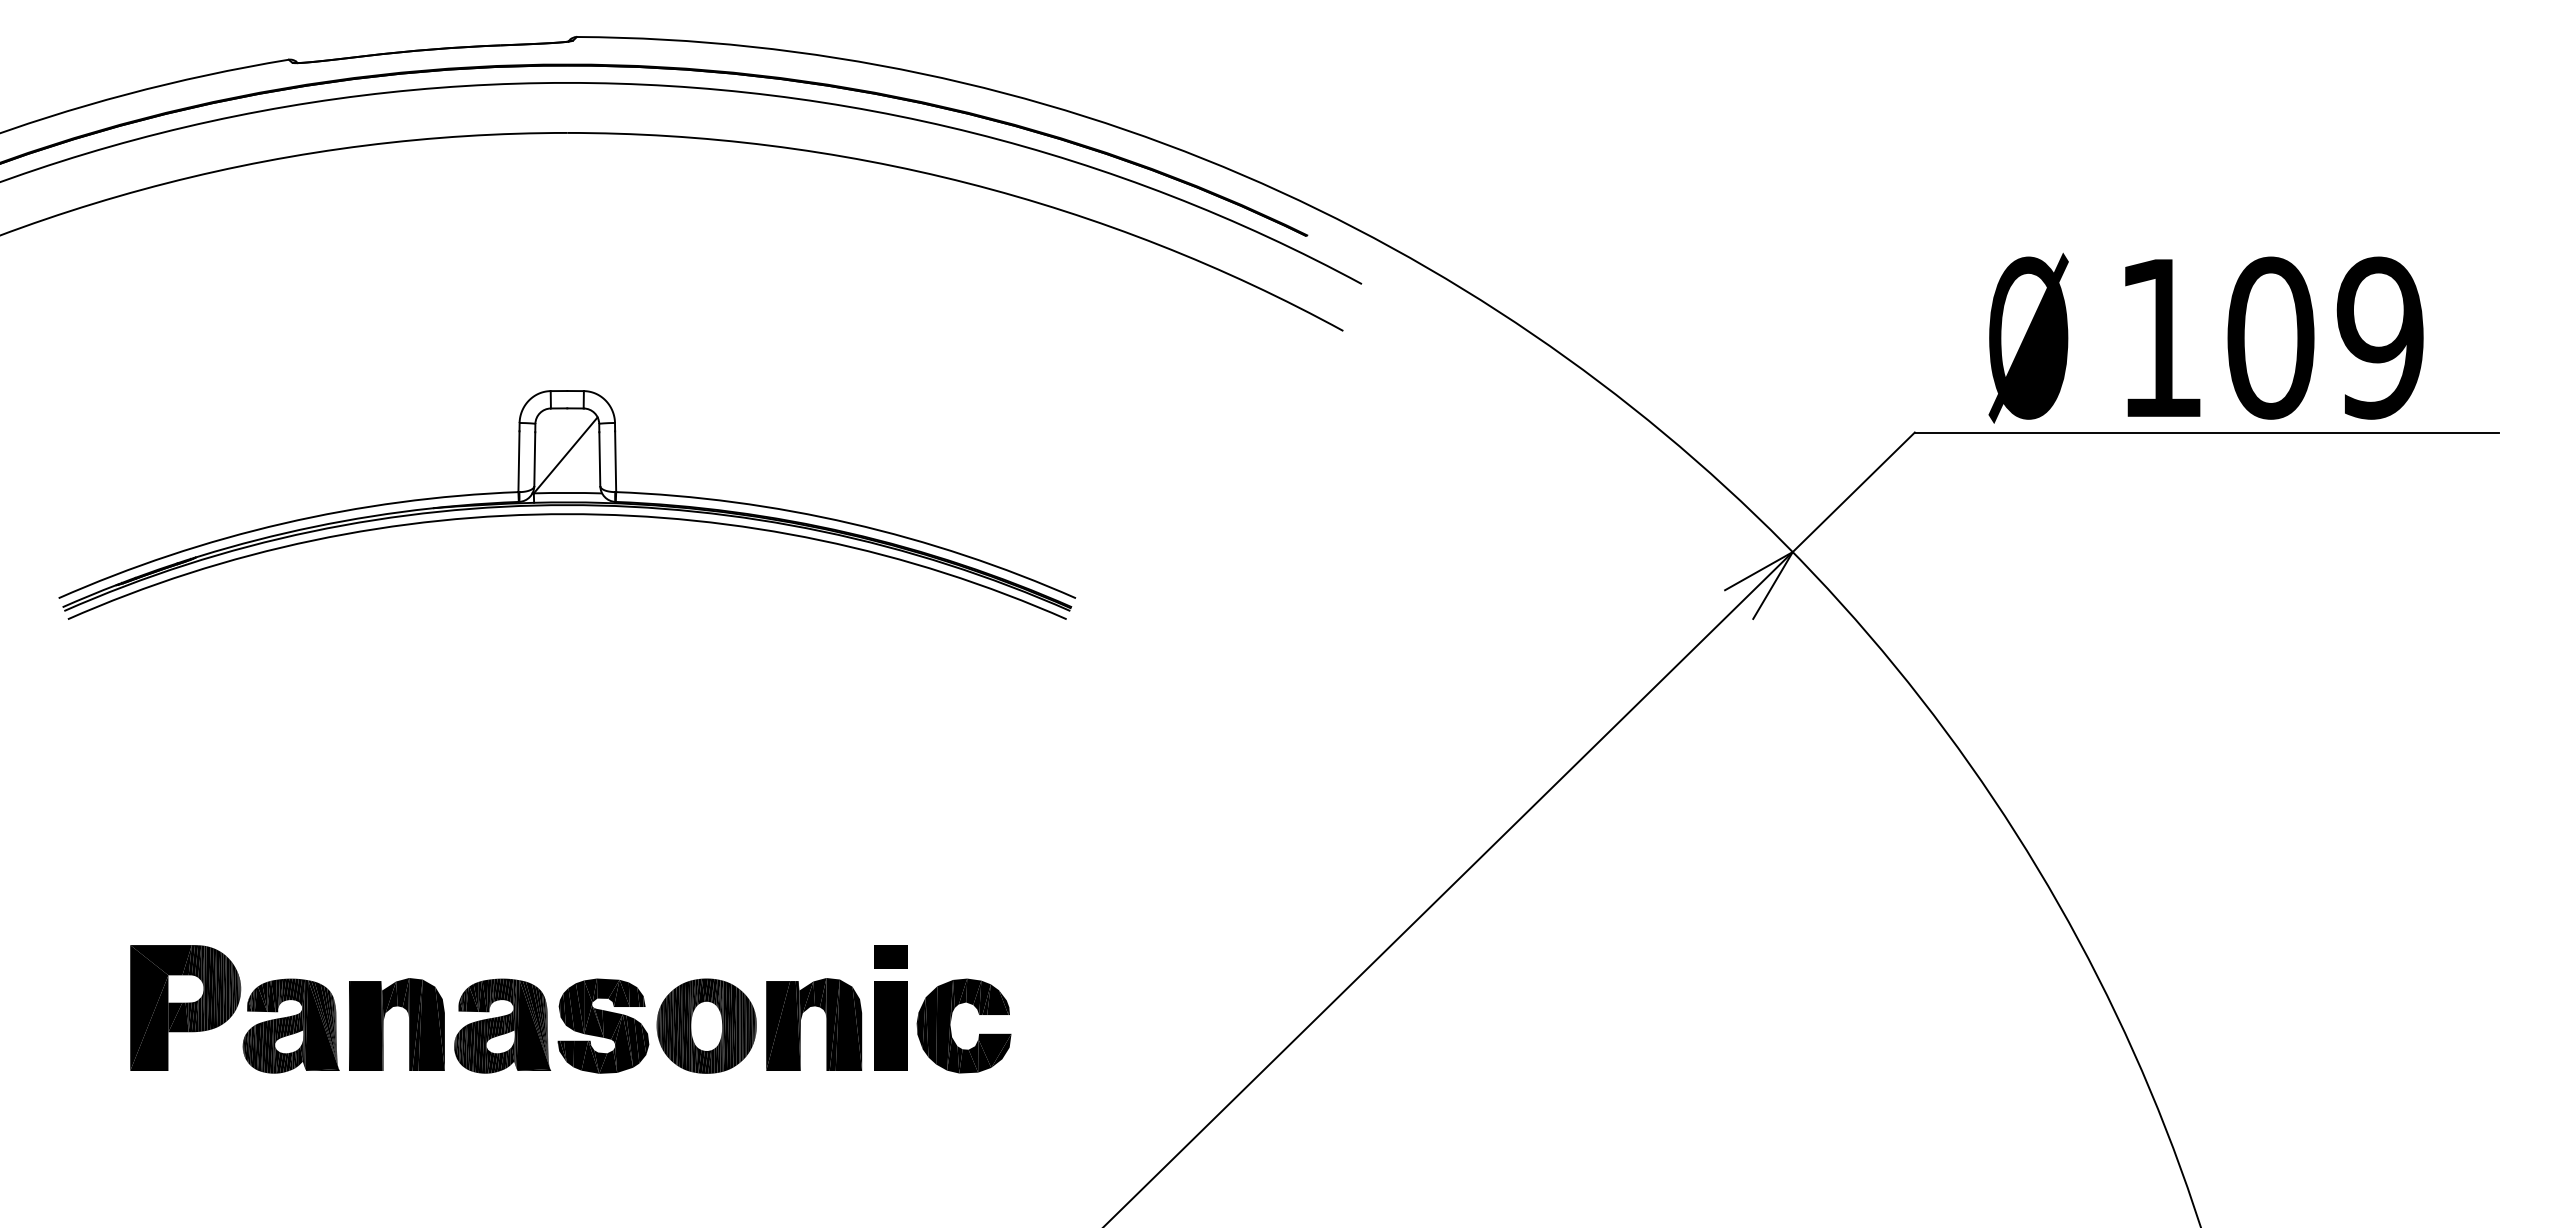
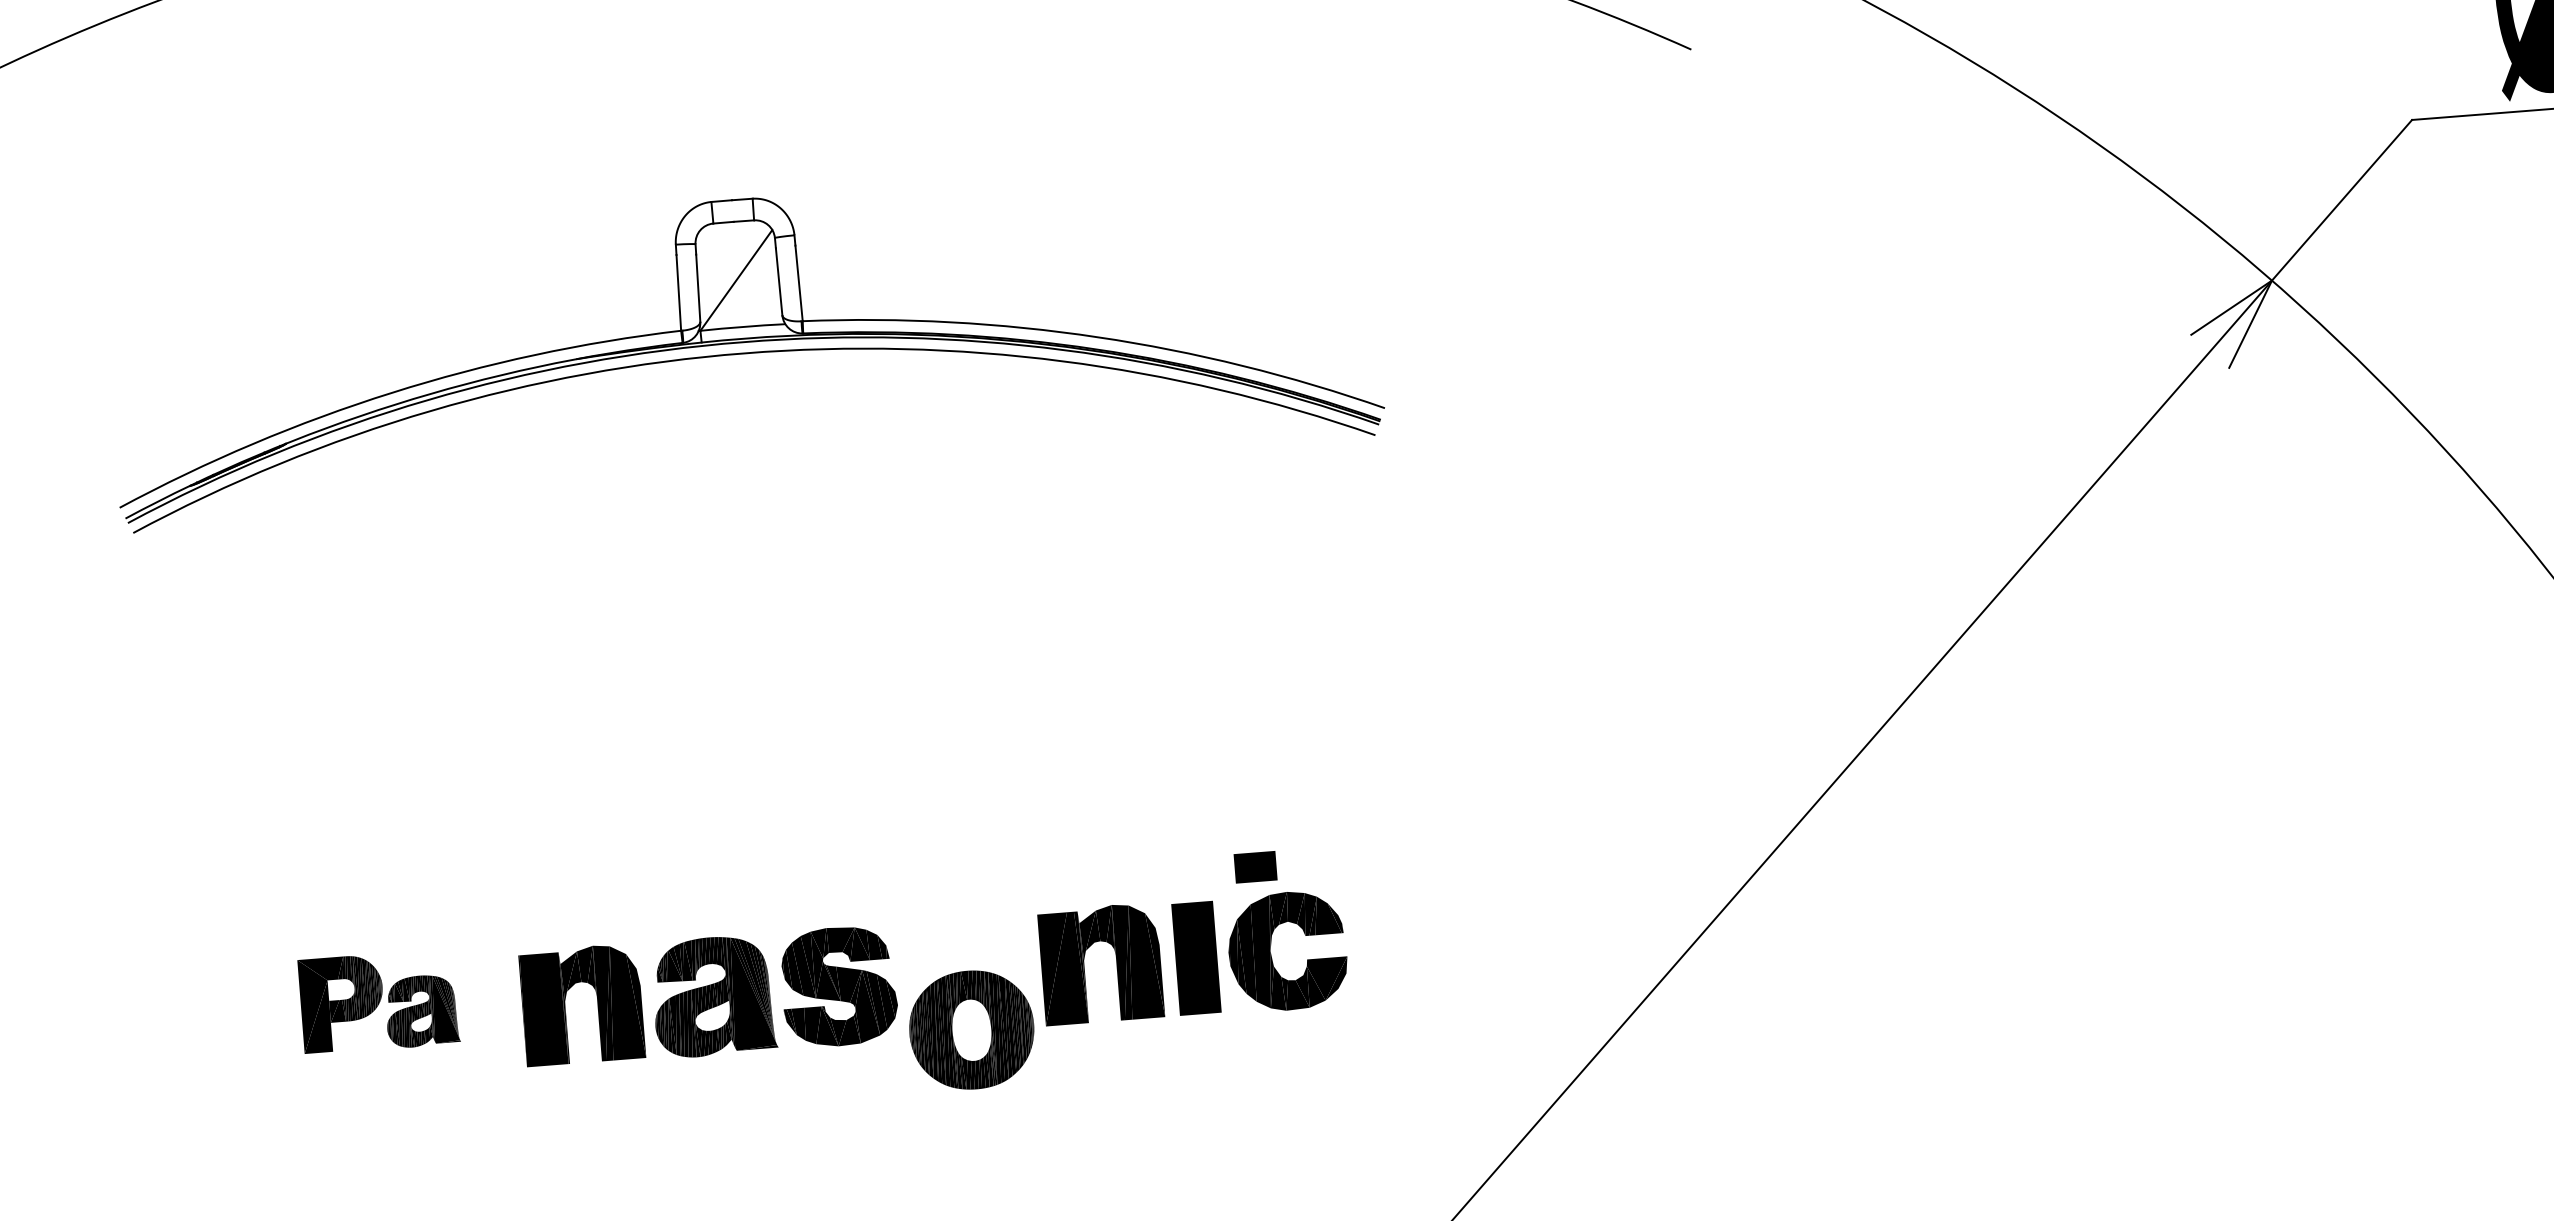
part: (890, 956) -> (1255, 866), moved
part: (234, 1009) -> (378, 1002), size x0.6
part: (706, 1025) -> (971, 1029), moved

